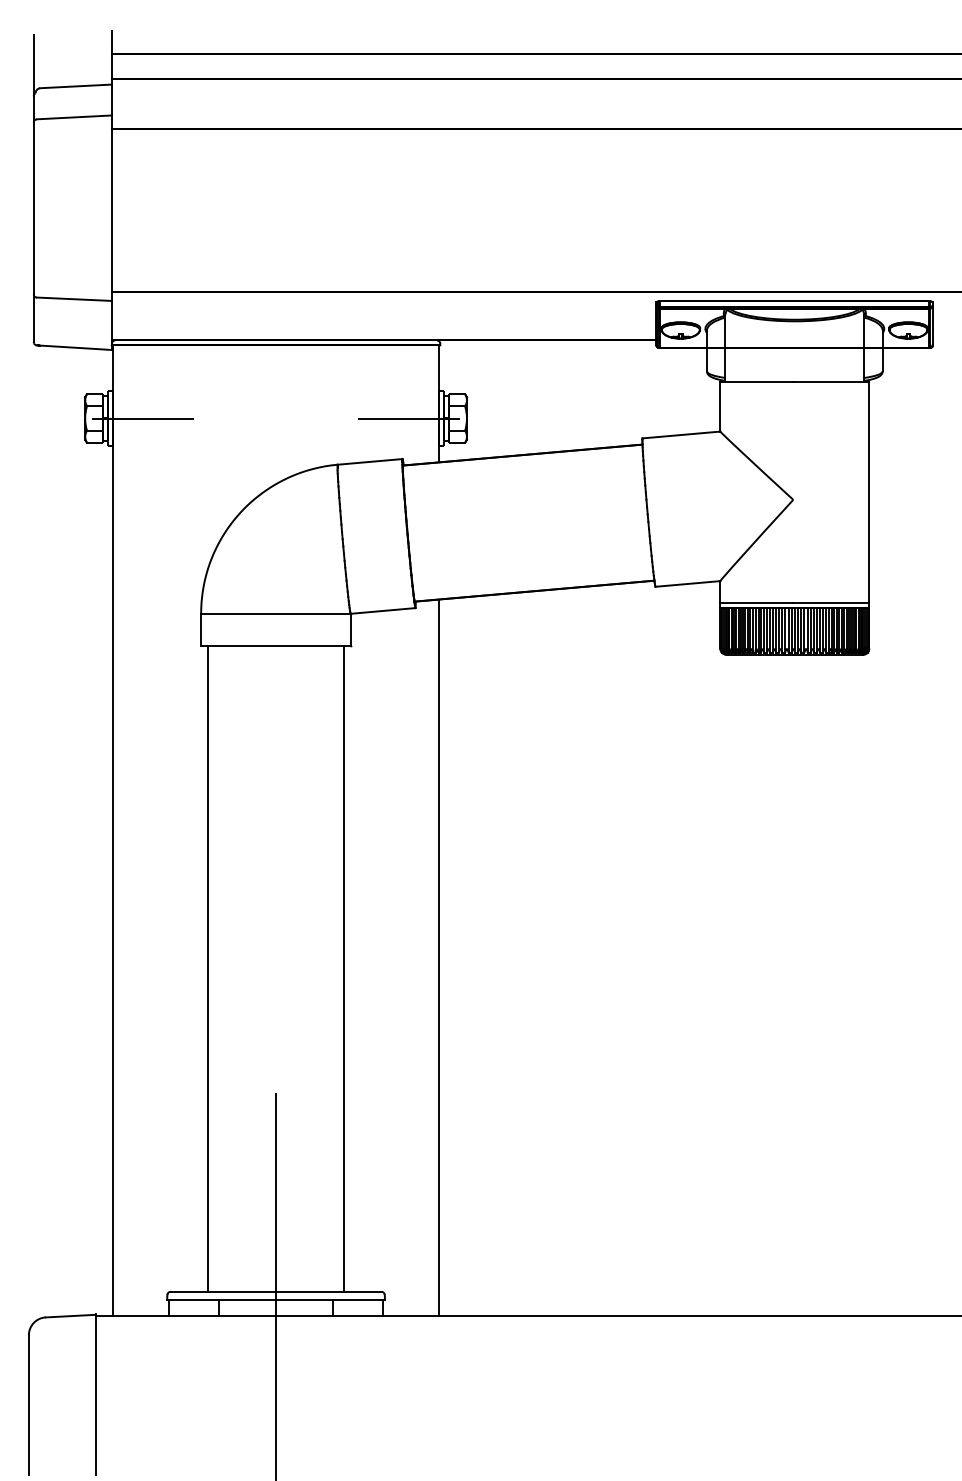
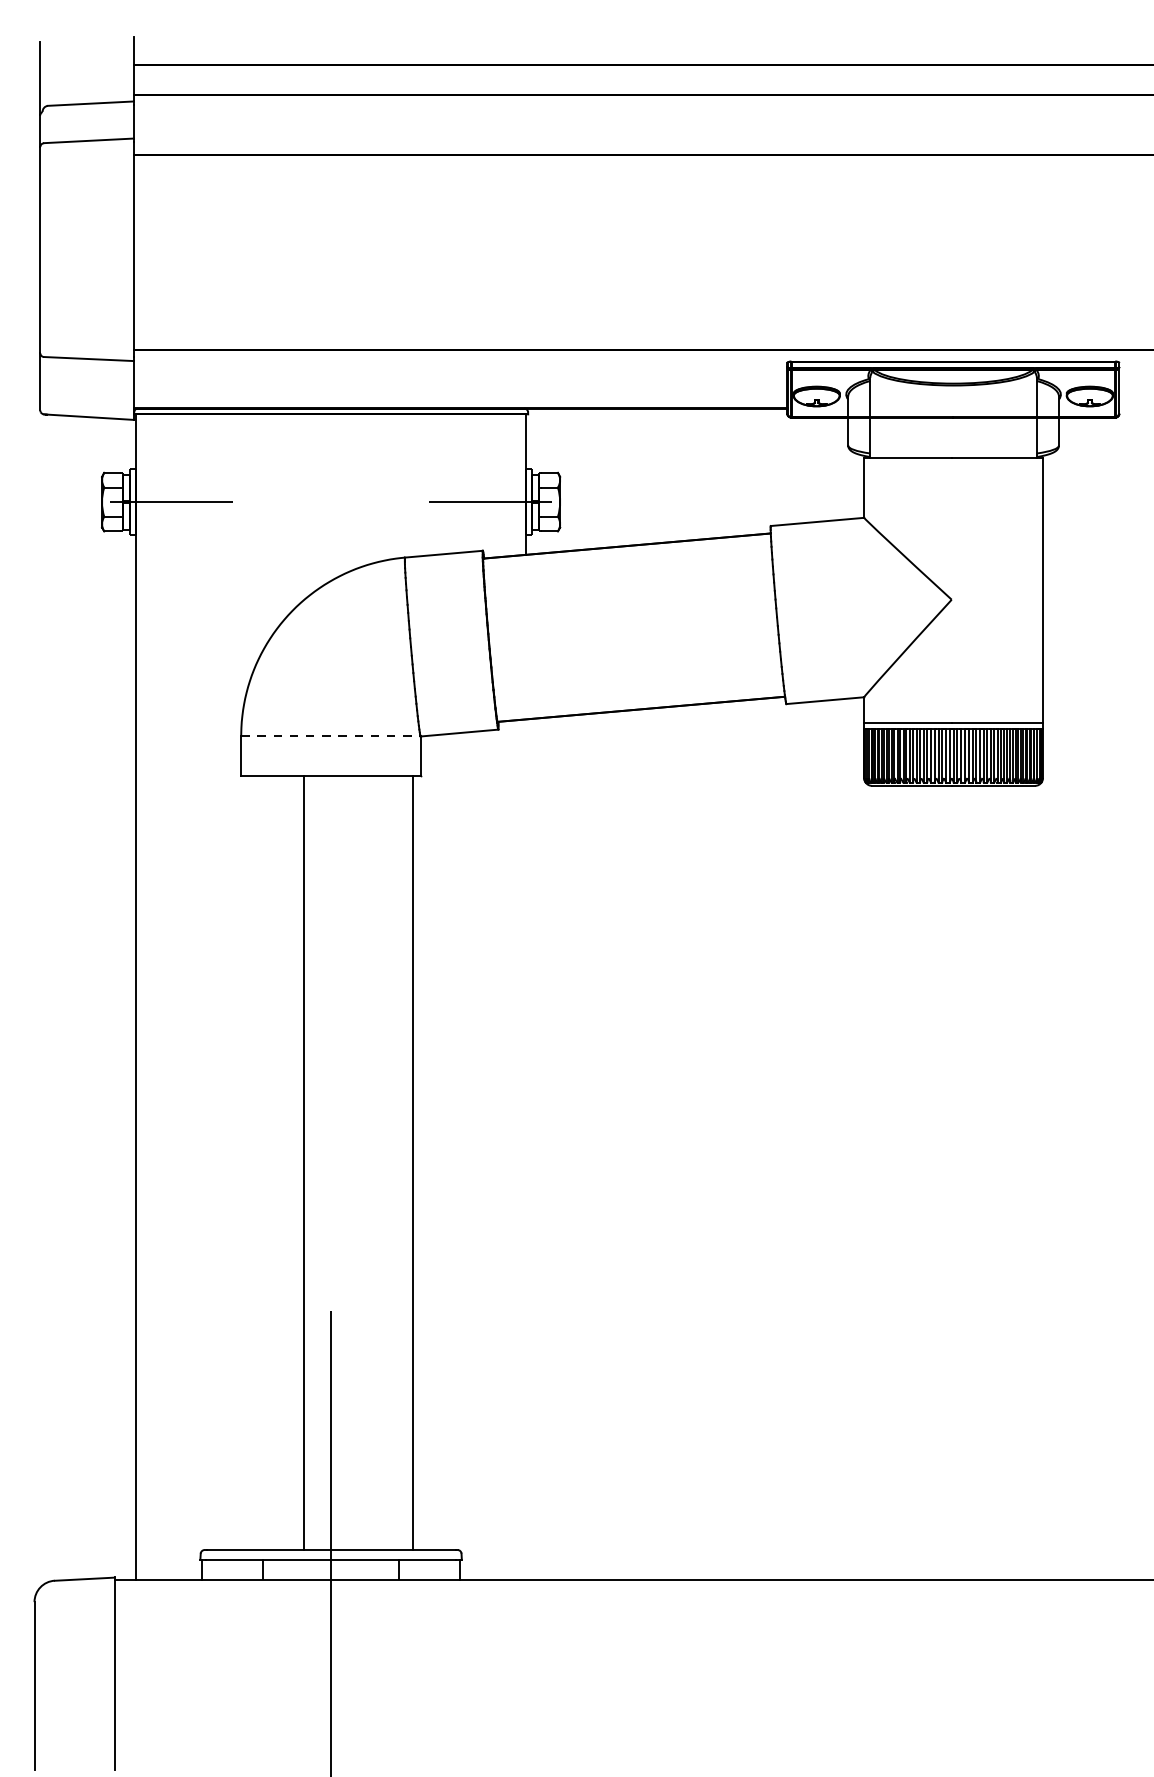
line: (275, 613) -> (330, 736), solid -> dashed
line: (438, 957) -> (526, 1148), removed
line: (207, 968) -> (304, 1162), moved

